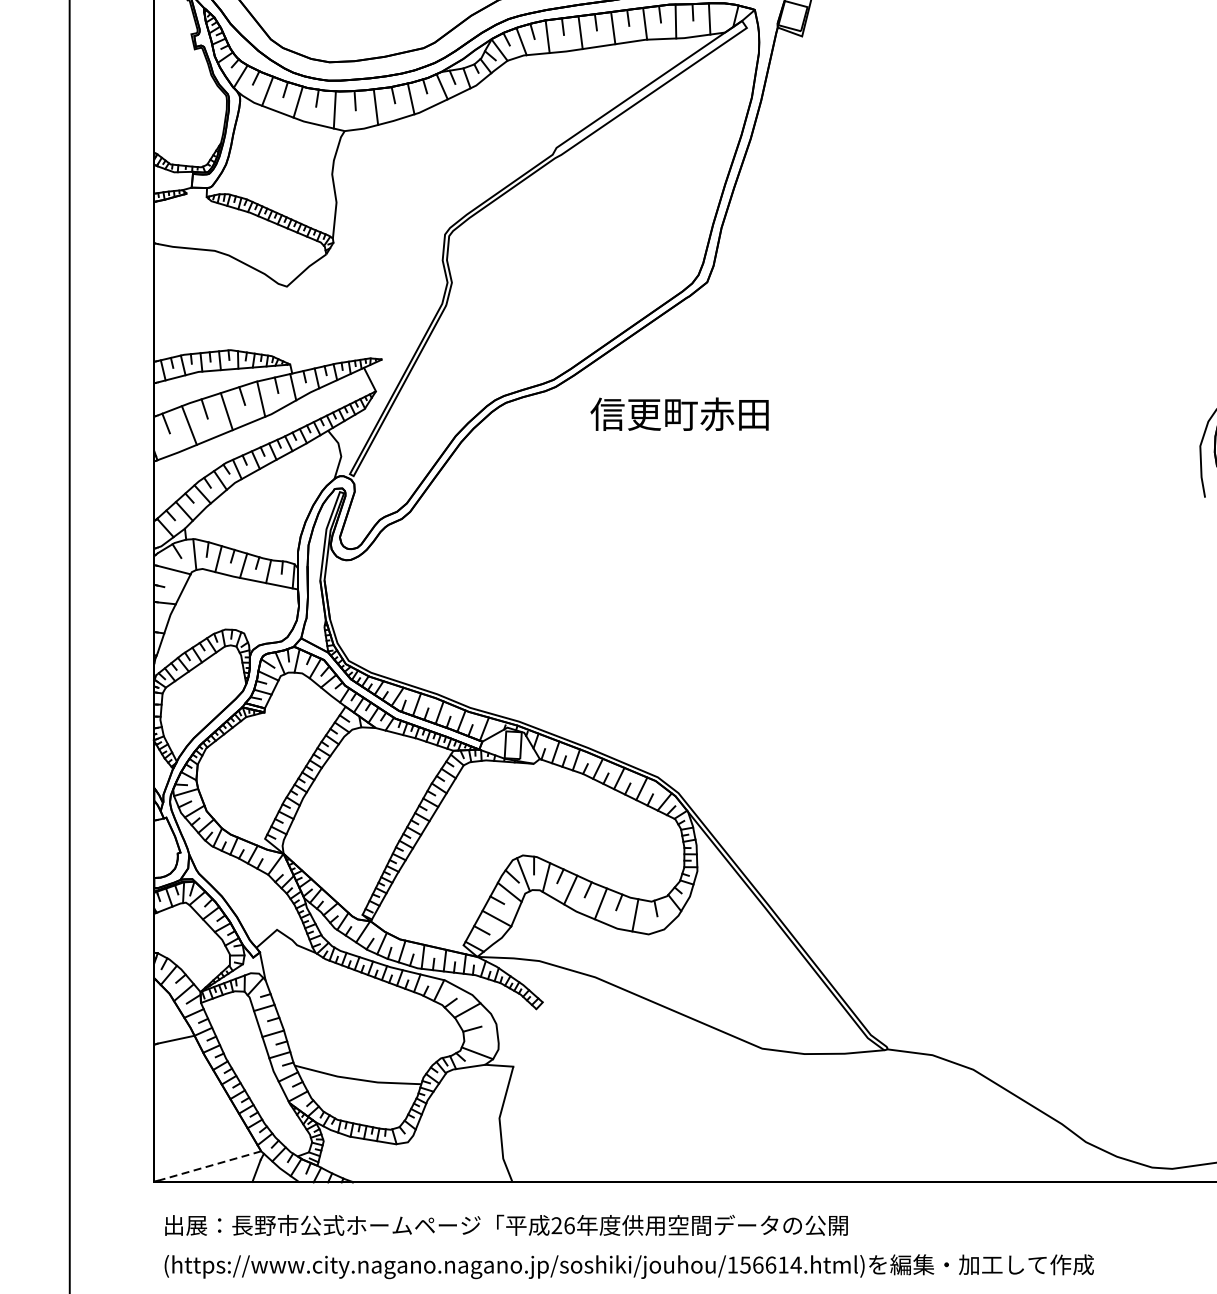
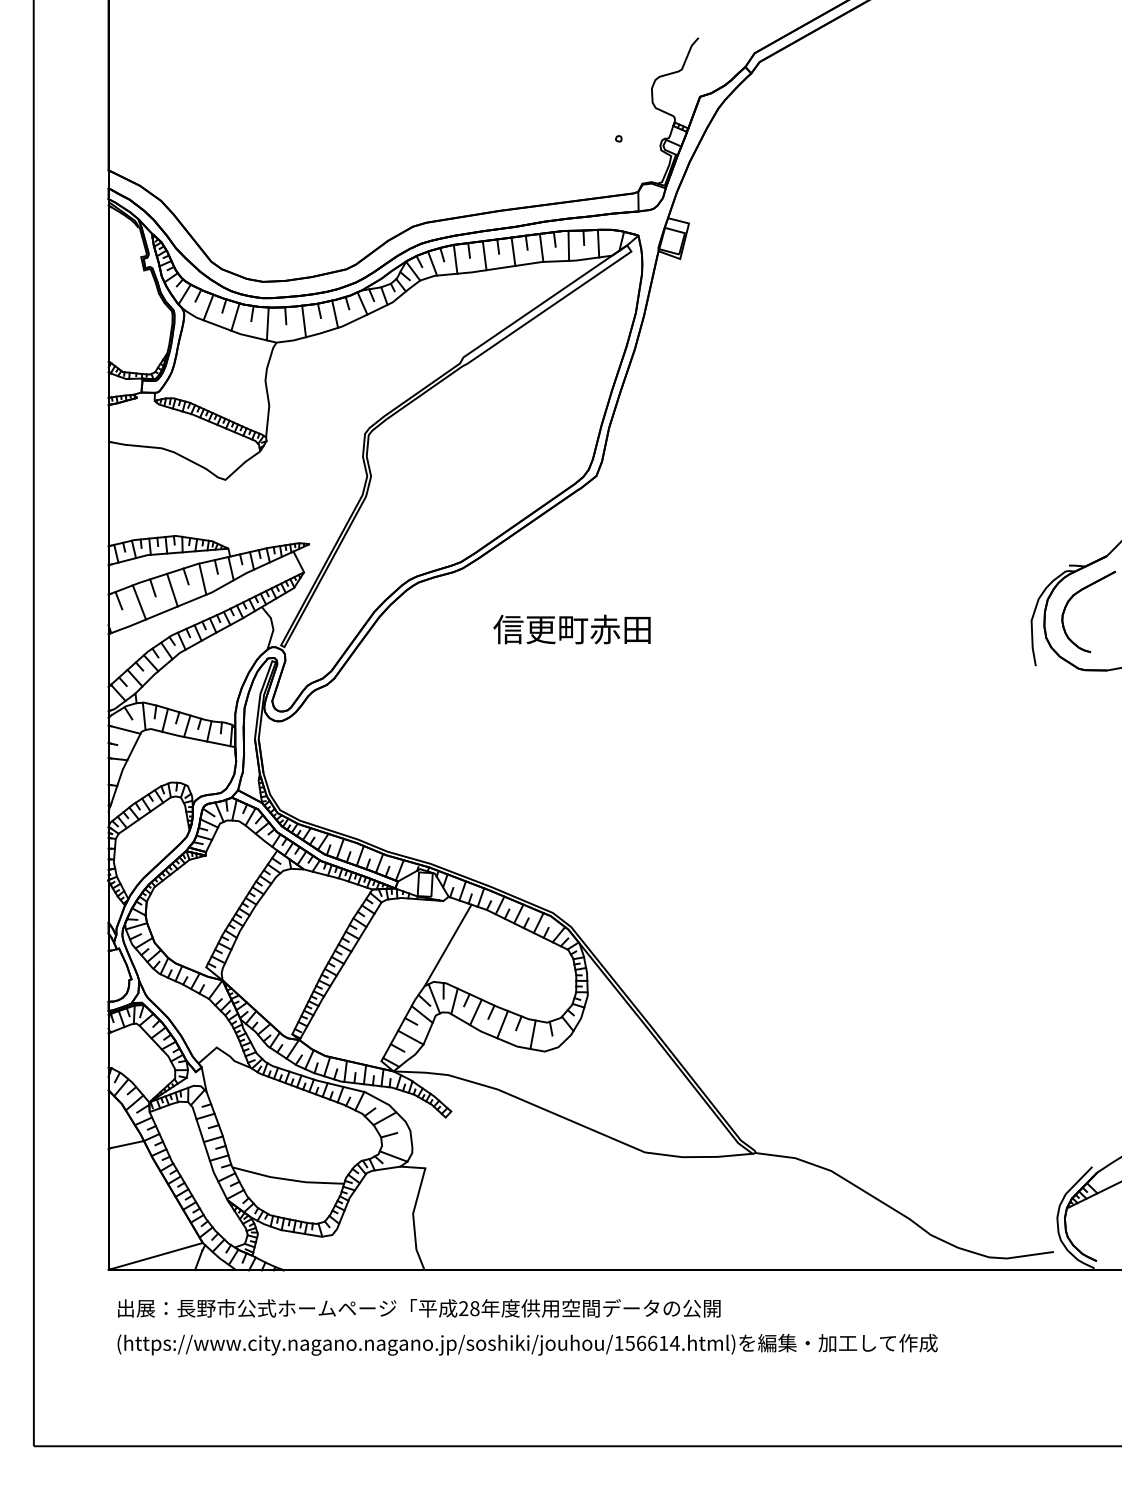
text: (678, 414) -> (571, 629), moved
line: (538, 814) -> (447, 945), added
line: (208, 1166) -> (156, 1256), dashed -> solid
text: (569, 1225) -> (474, 1308), 26 -> 28

